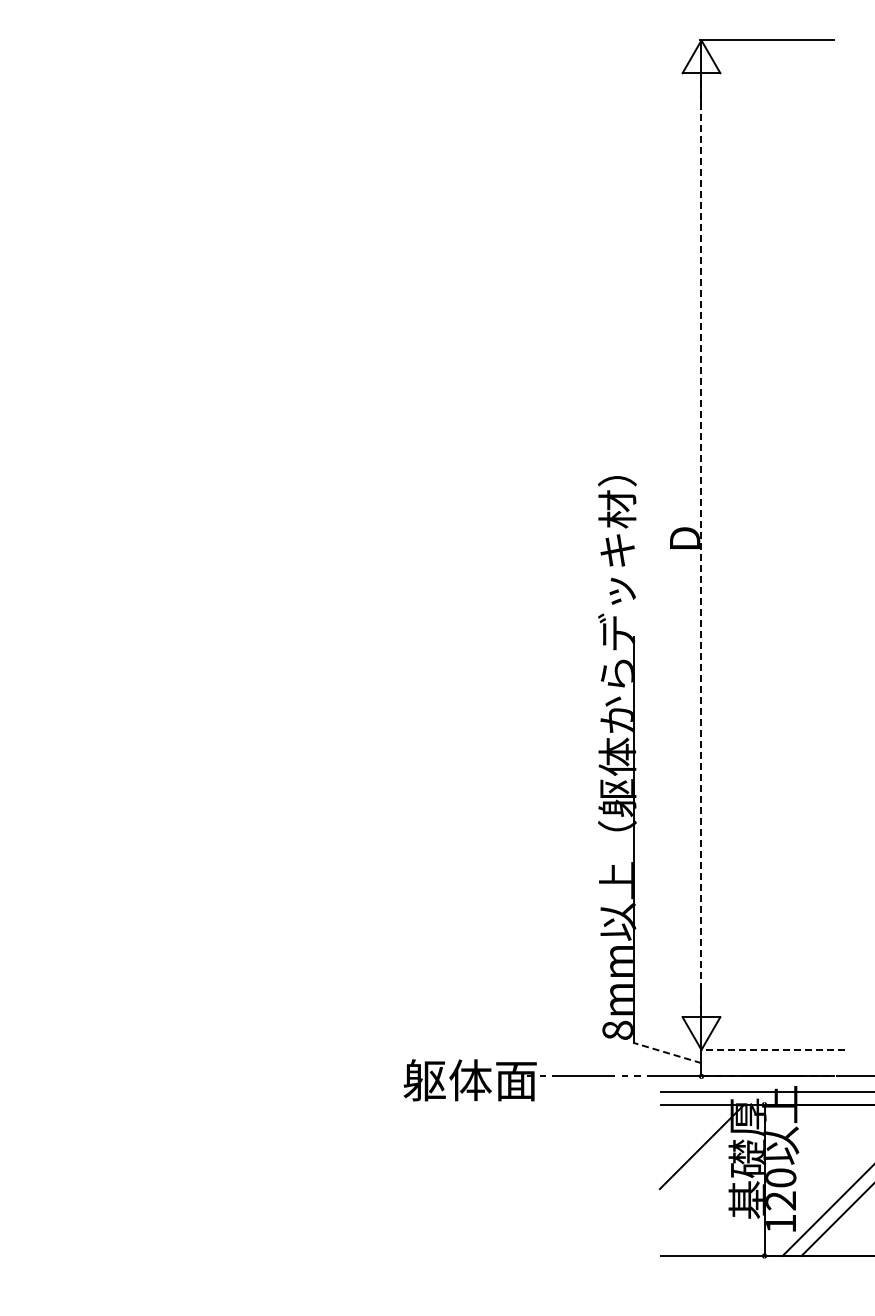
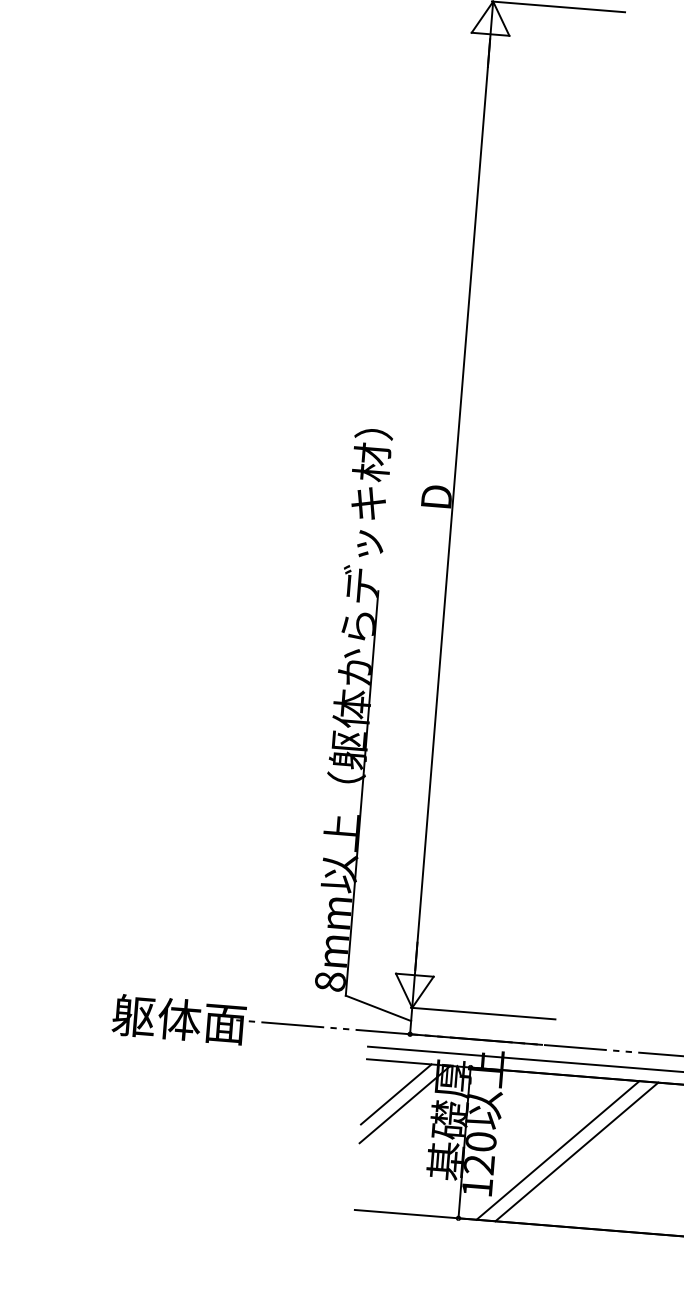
line: (701, 545) -> (452, 505), dashed -> solid
line: (772, 1049) -> (483, 1013), dashed -> solid
line: (667, 1053) -> (378, 1008), dashed -> solid
line: (692, 1137) -> (396, 1094), added

